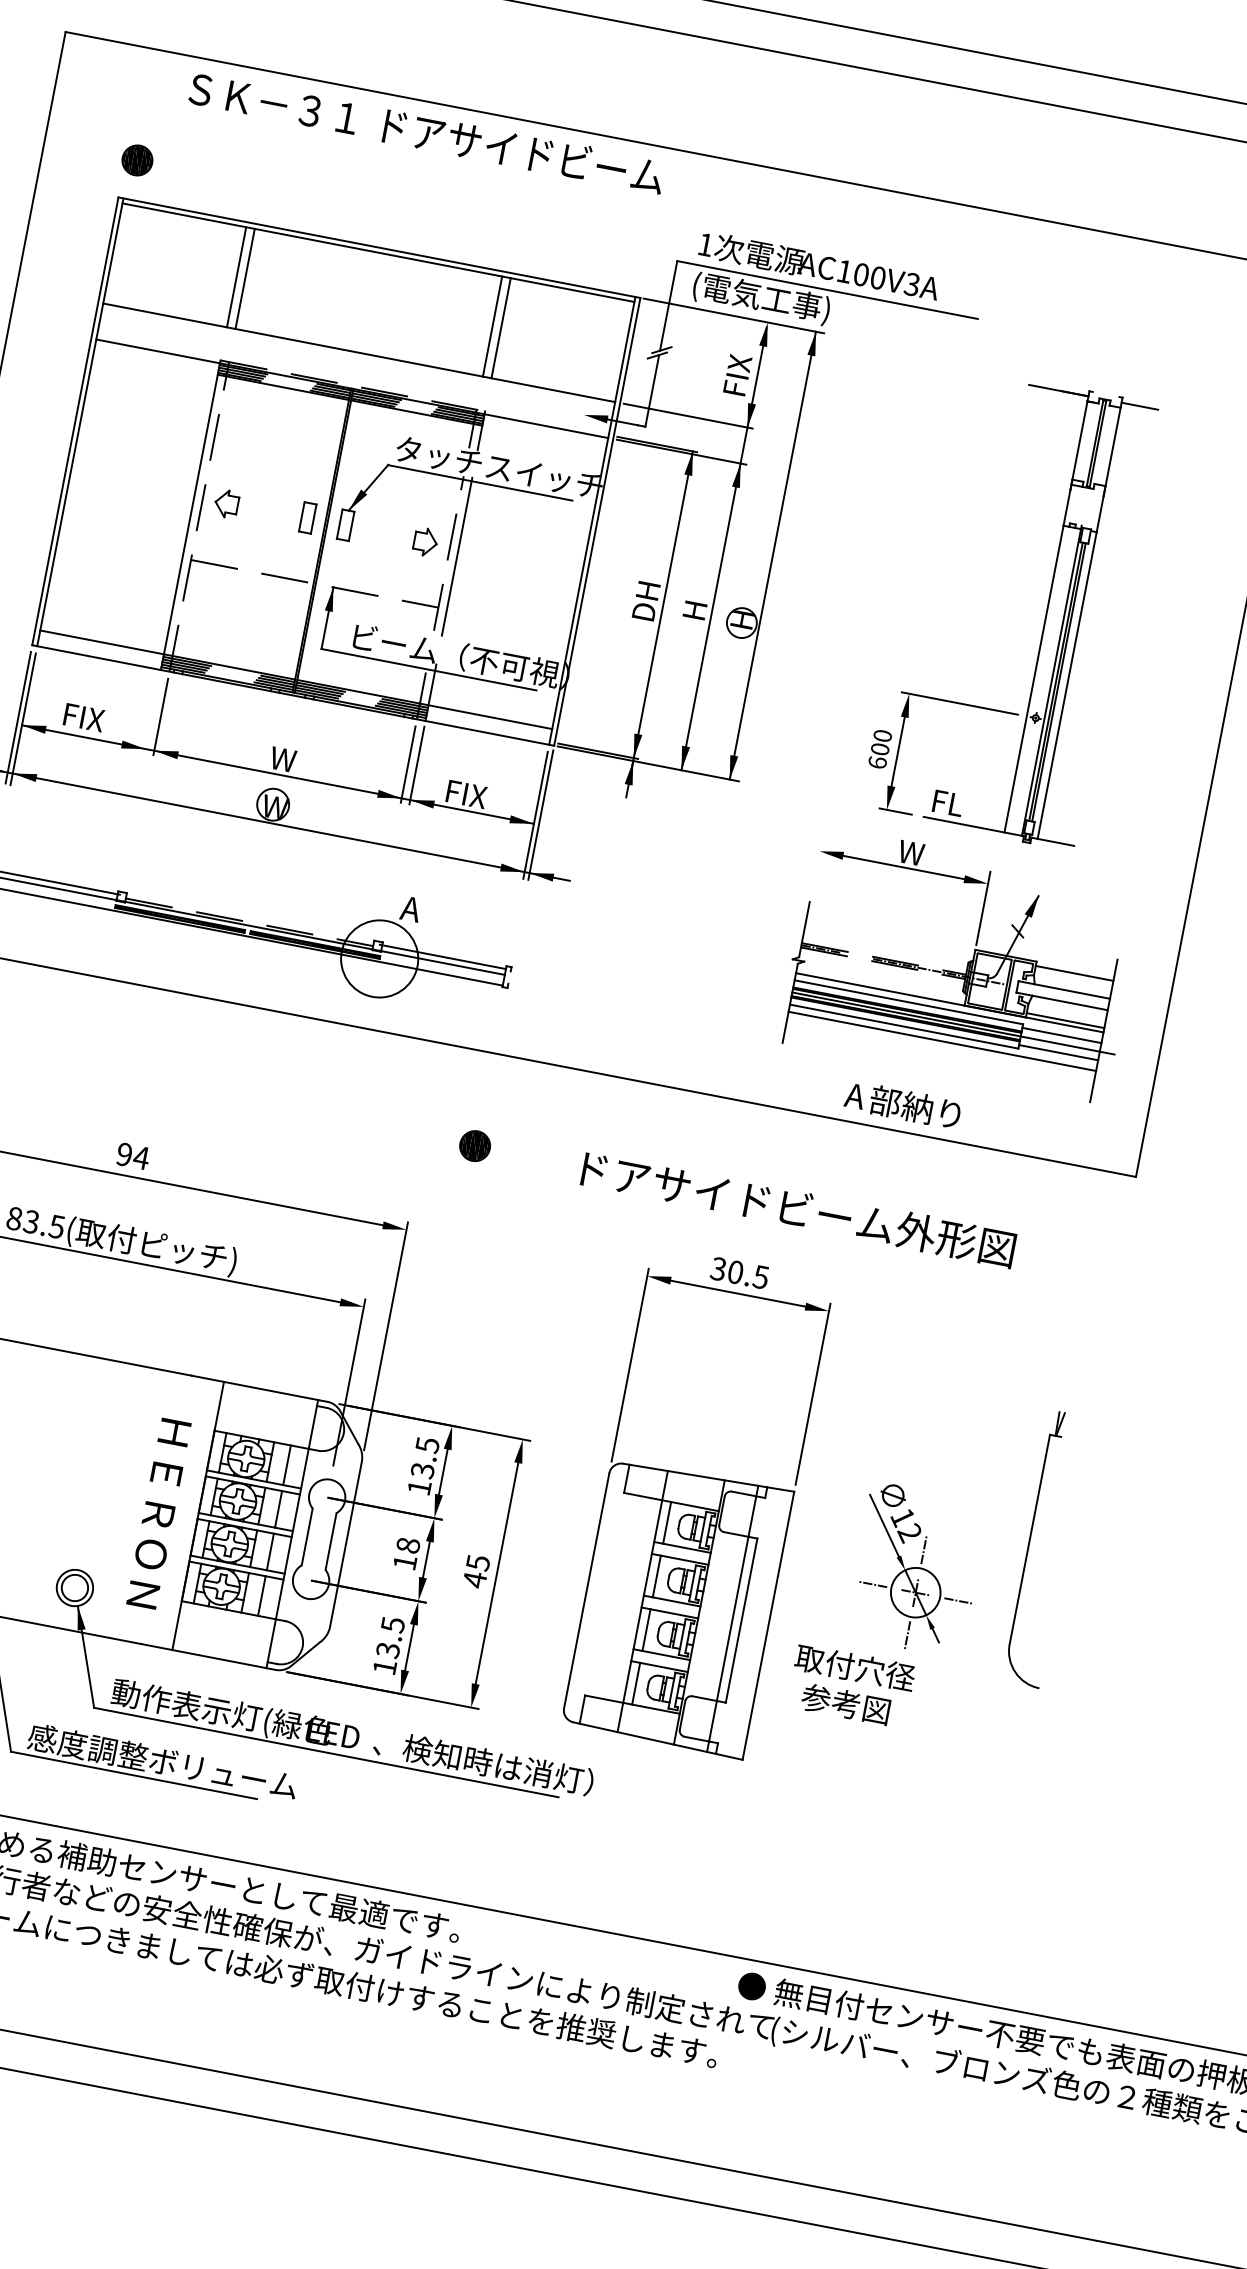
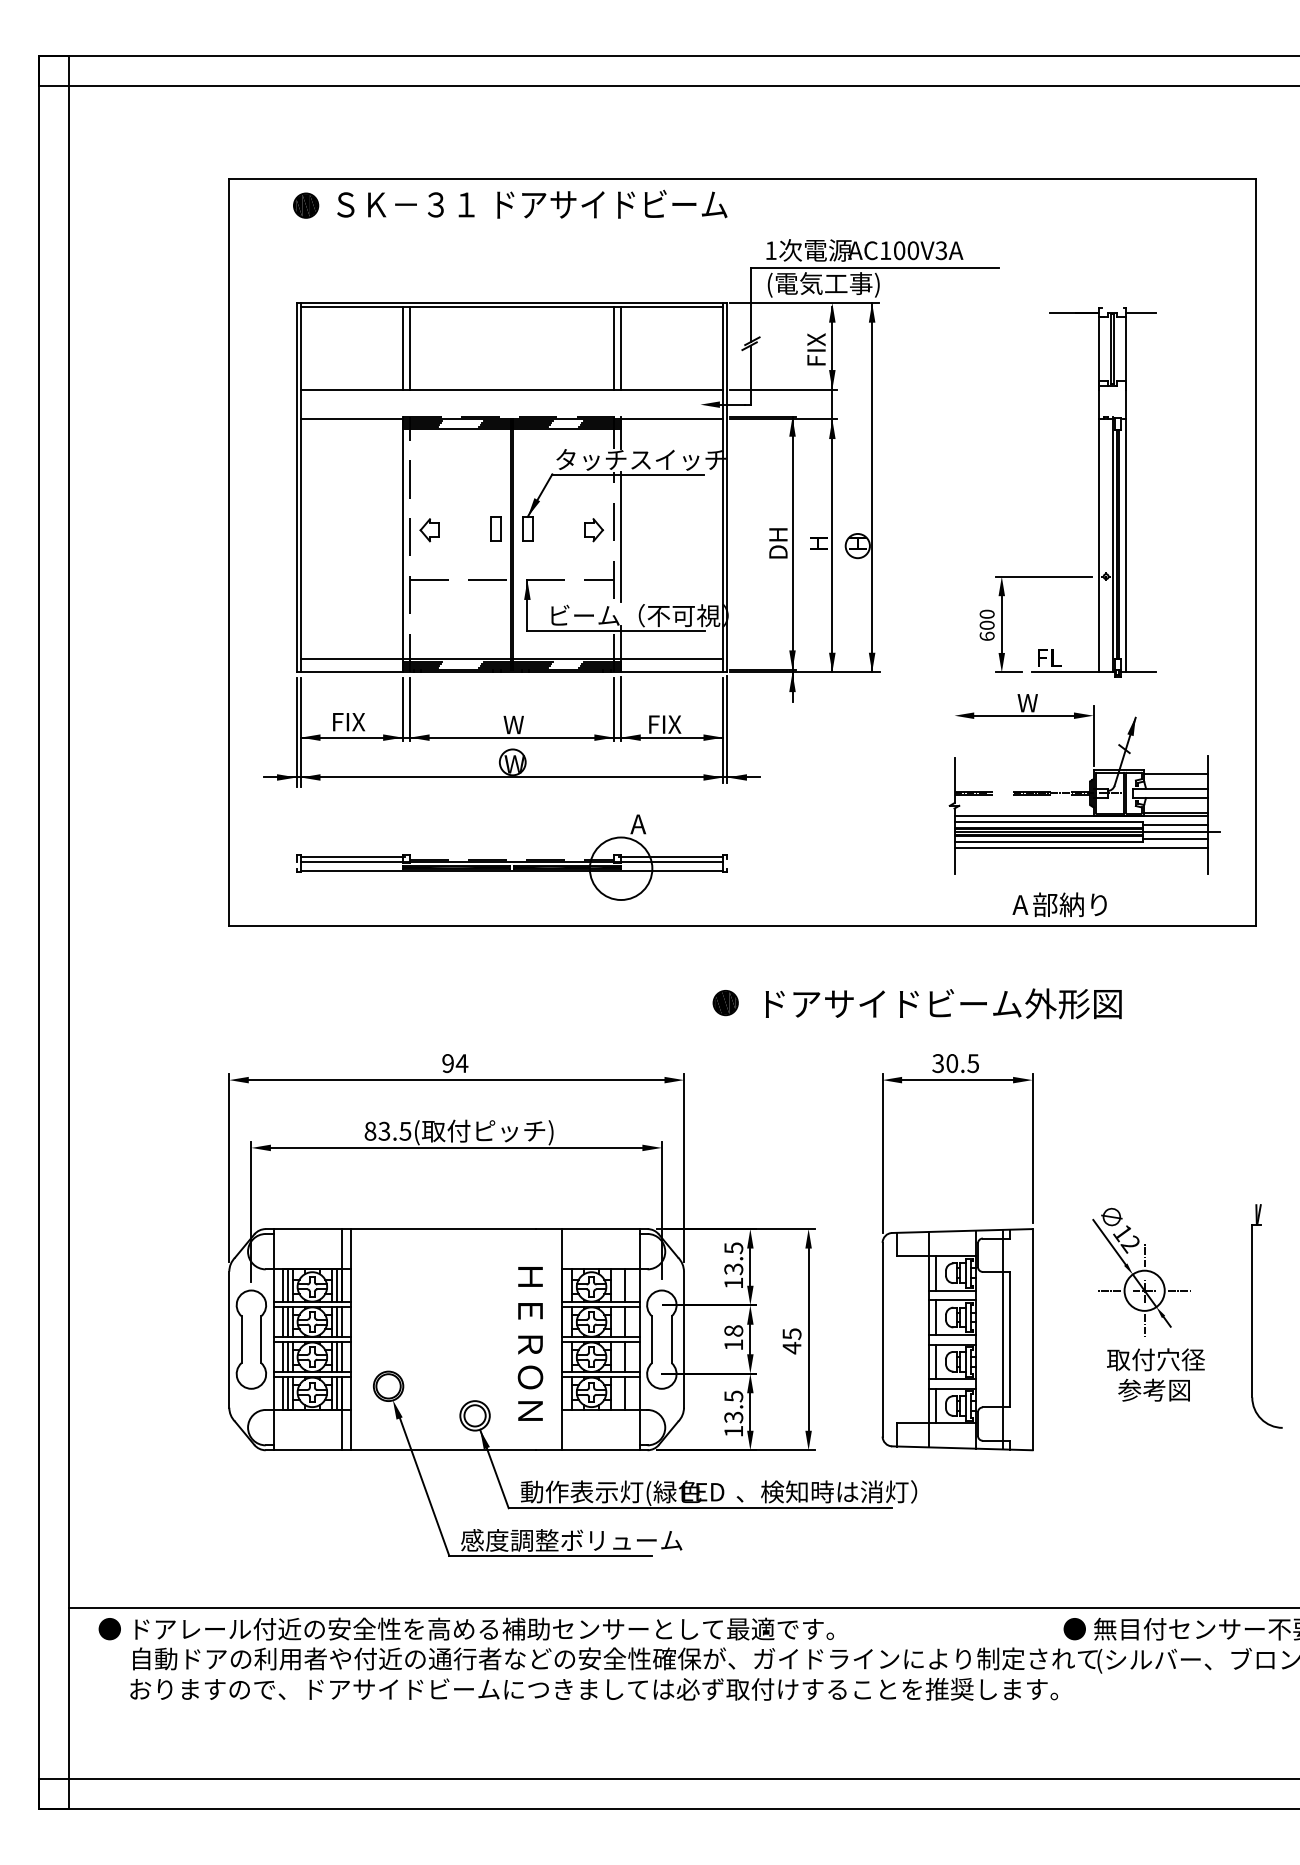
part: (137, 160) -> (306, 205), moved
line: (151, 714) -> (402, 709), added
text: (798, 1208) -> (943, 1003), moved
part: (1028, 1546) -> (1252, 1316), moved
text: (851, 1685) -> (1155, 1374), moved

